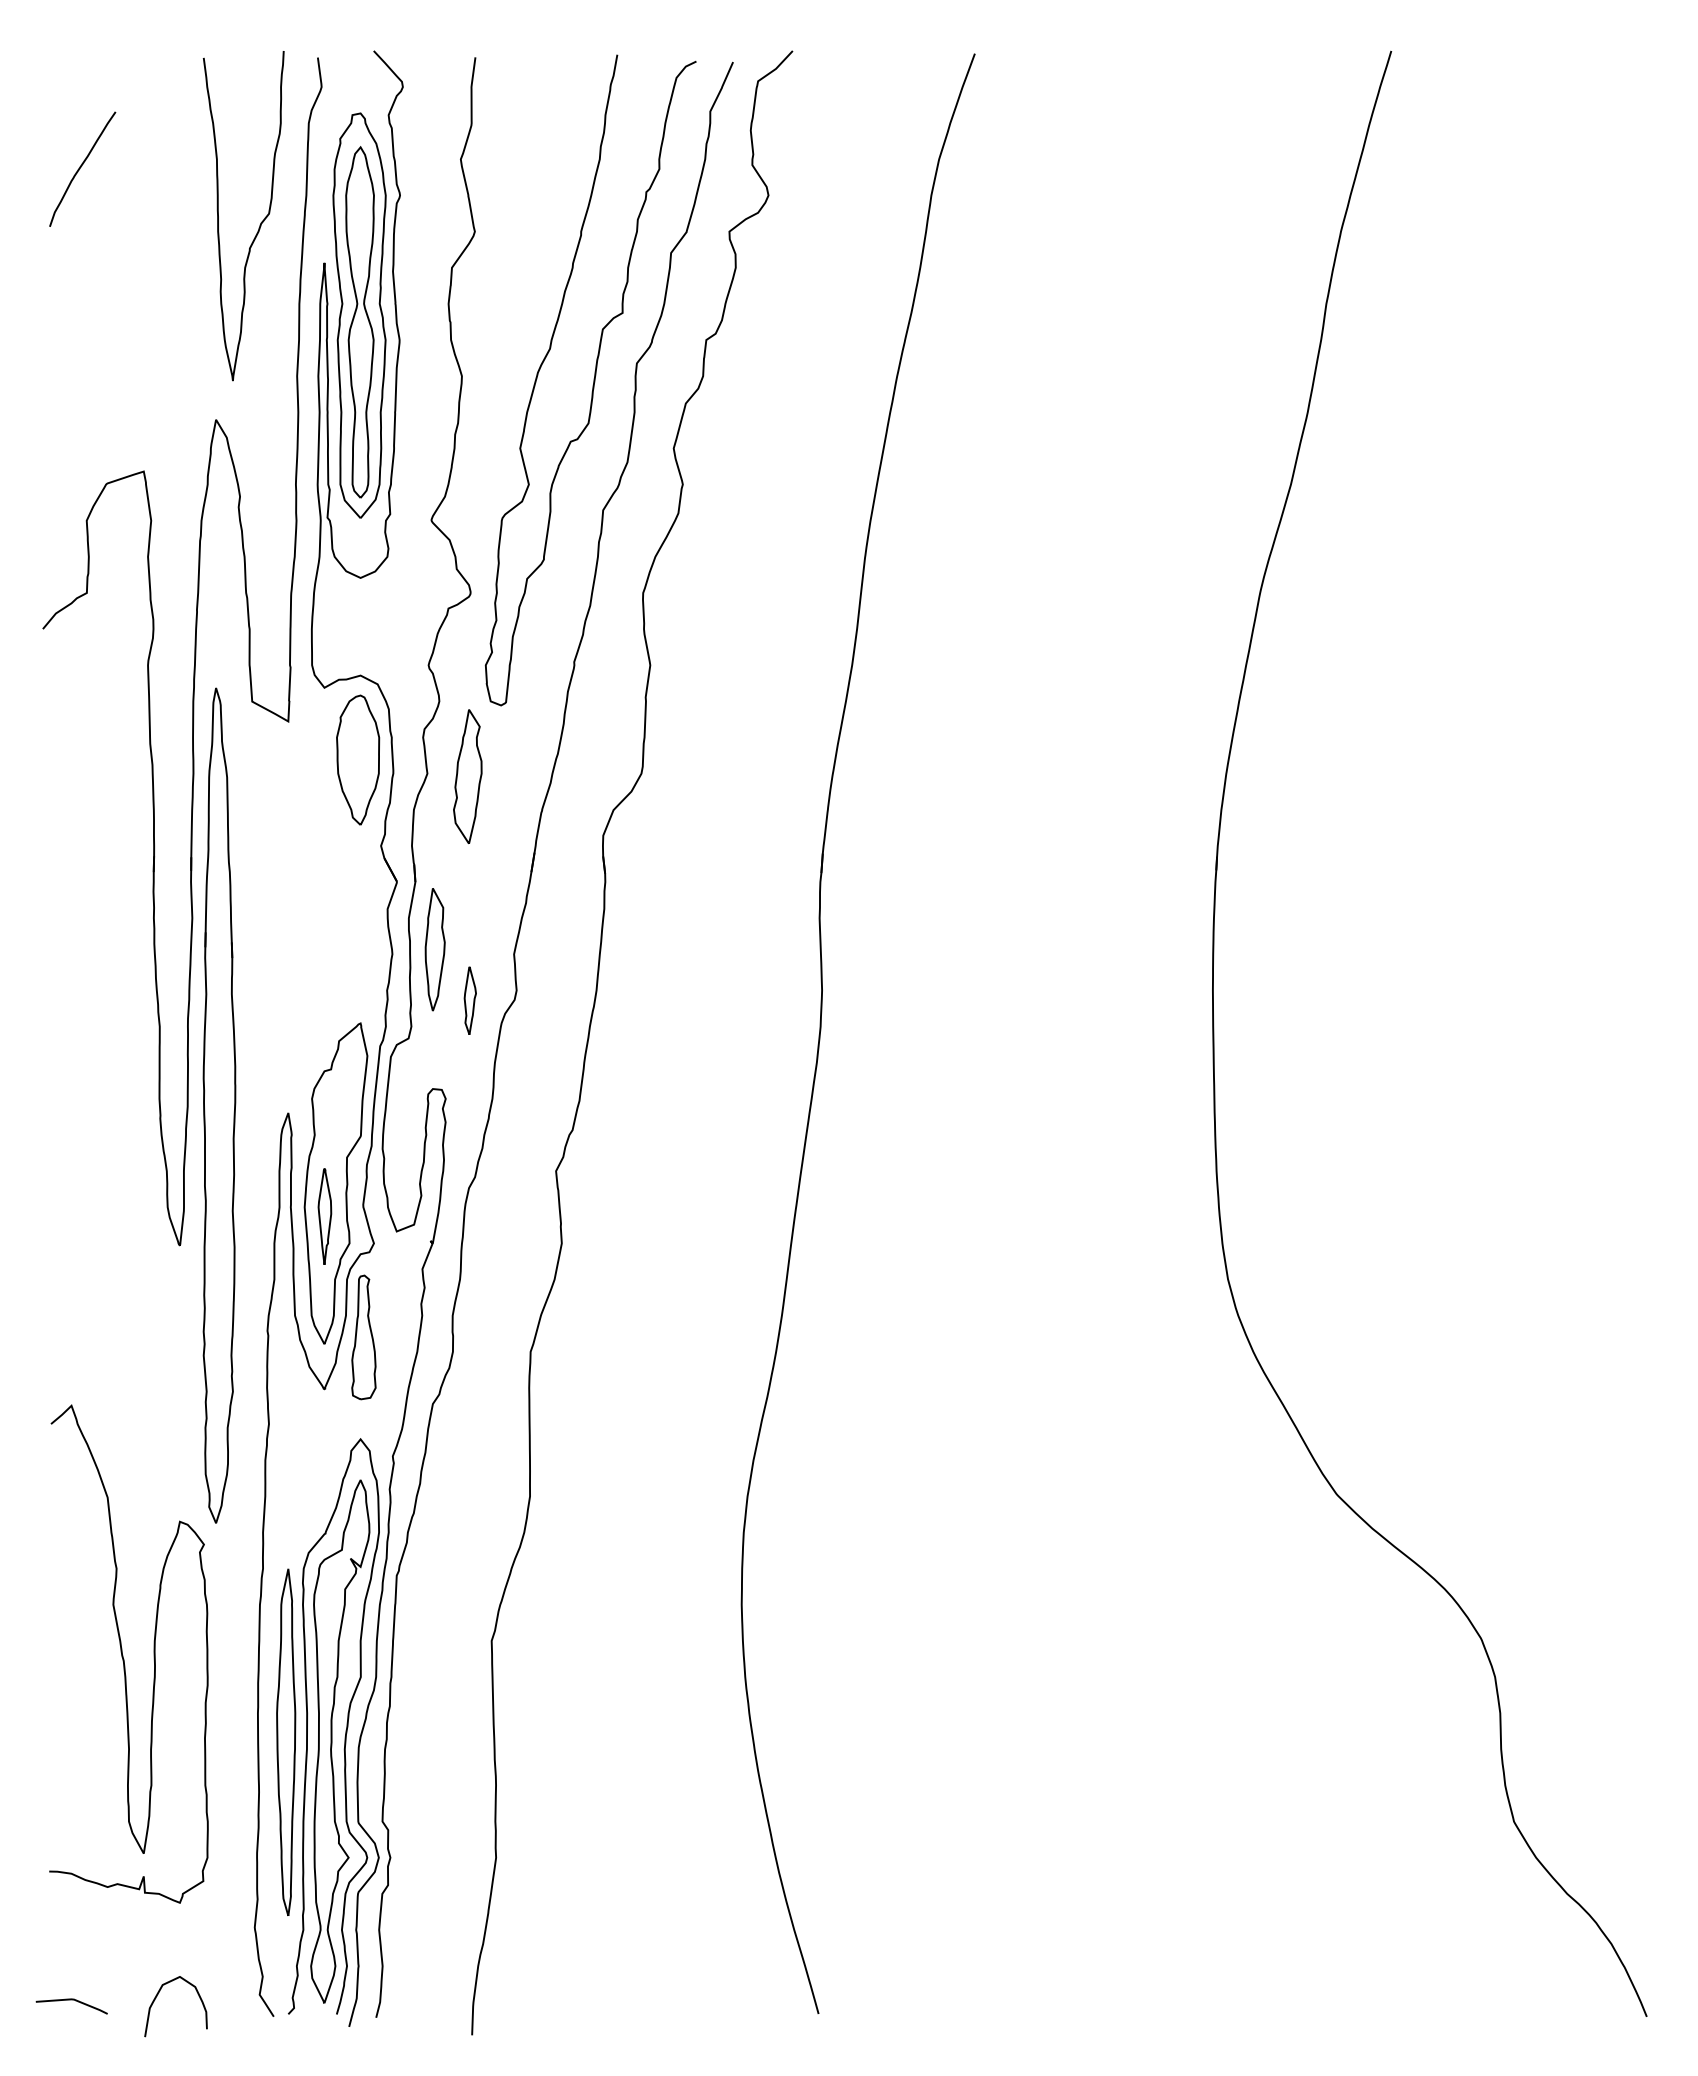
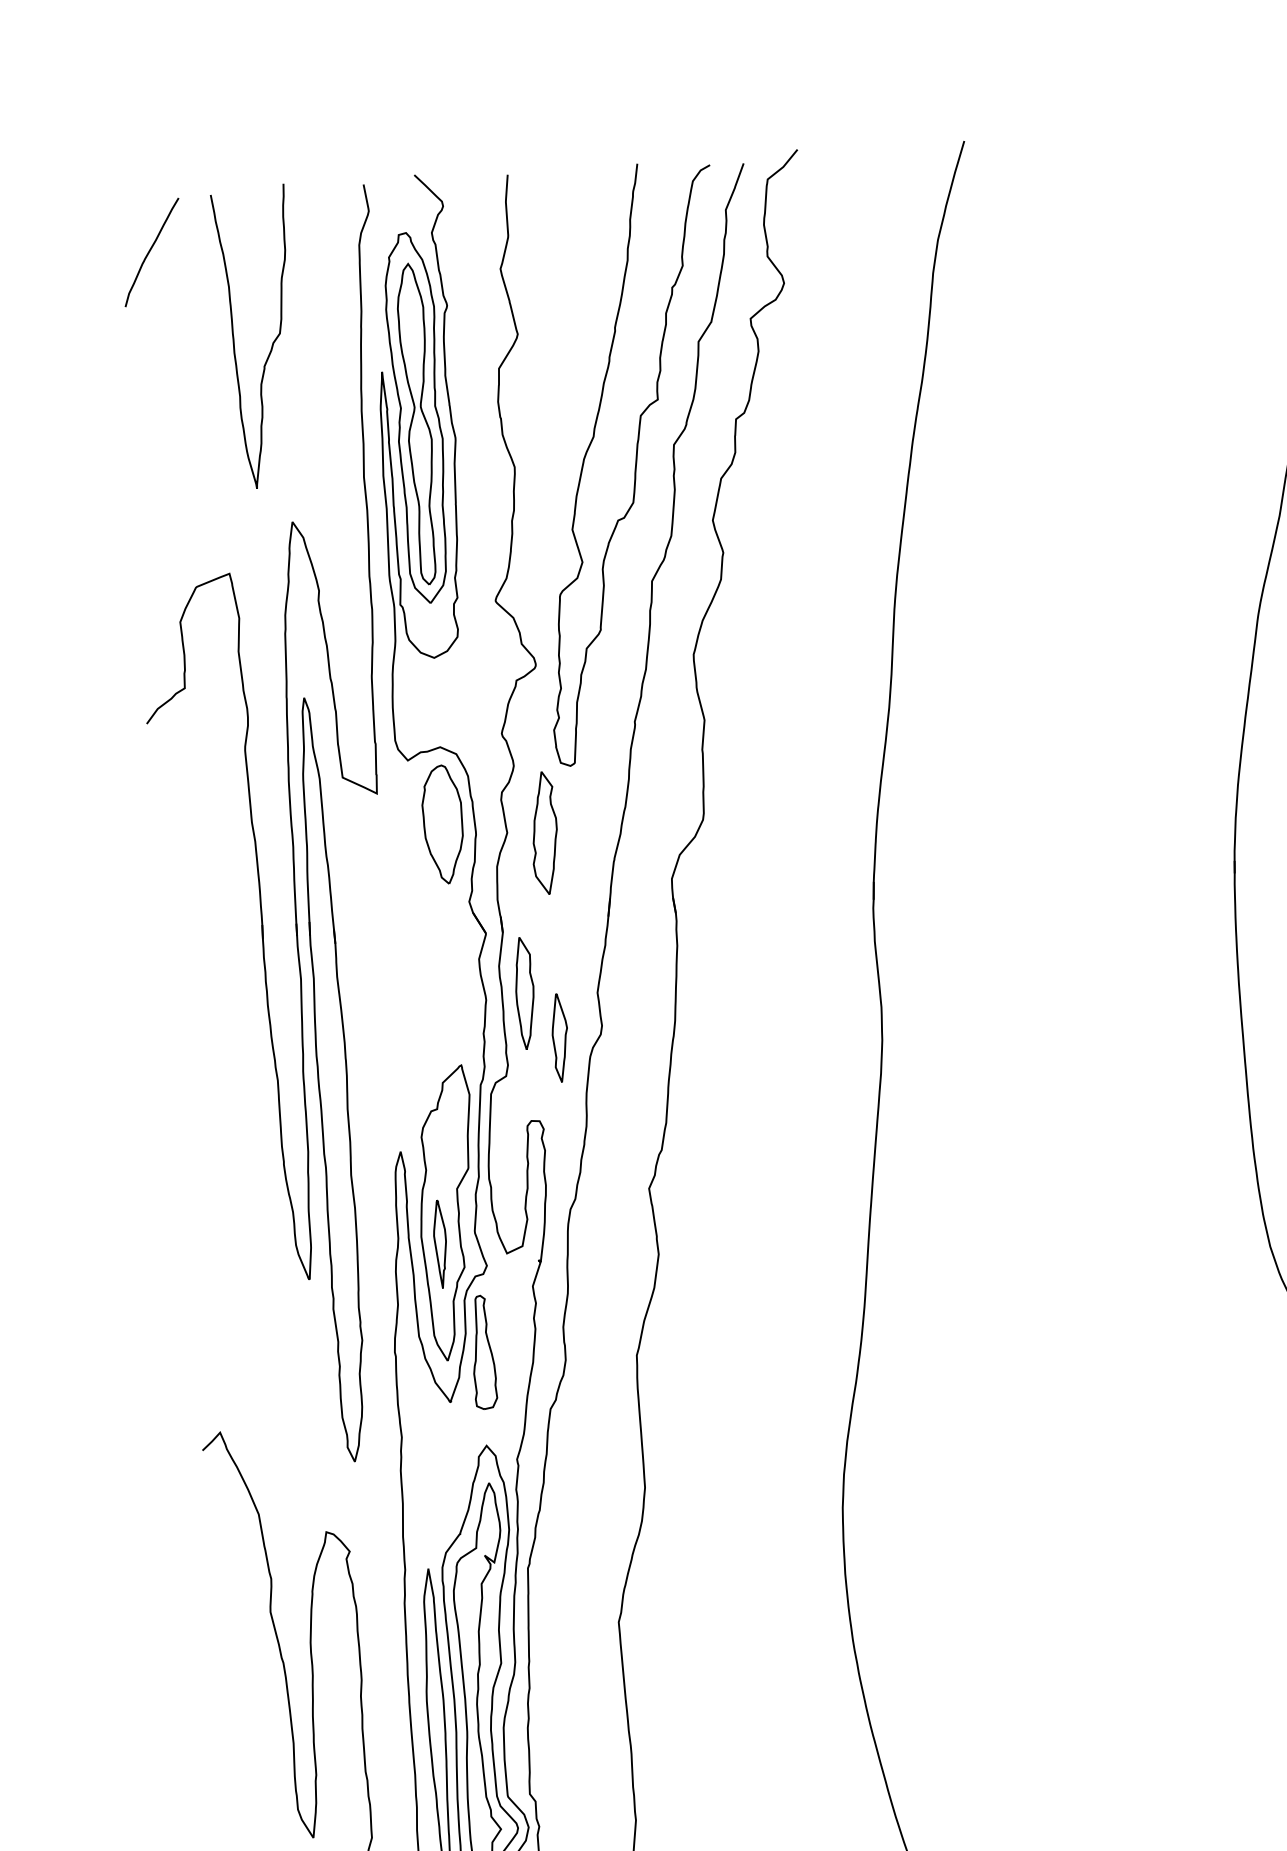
curve: (81, 167) -> (150, 250), moved
curve: (260, 222) -> (272, 342), moved
part: (470, 1000) -> (560, 1037), size x1.43
part: (219, 1105) -> (332, 1079), moved

